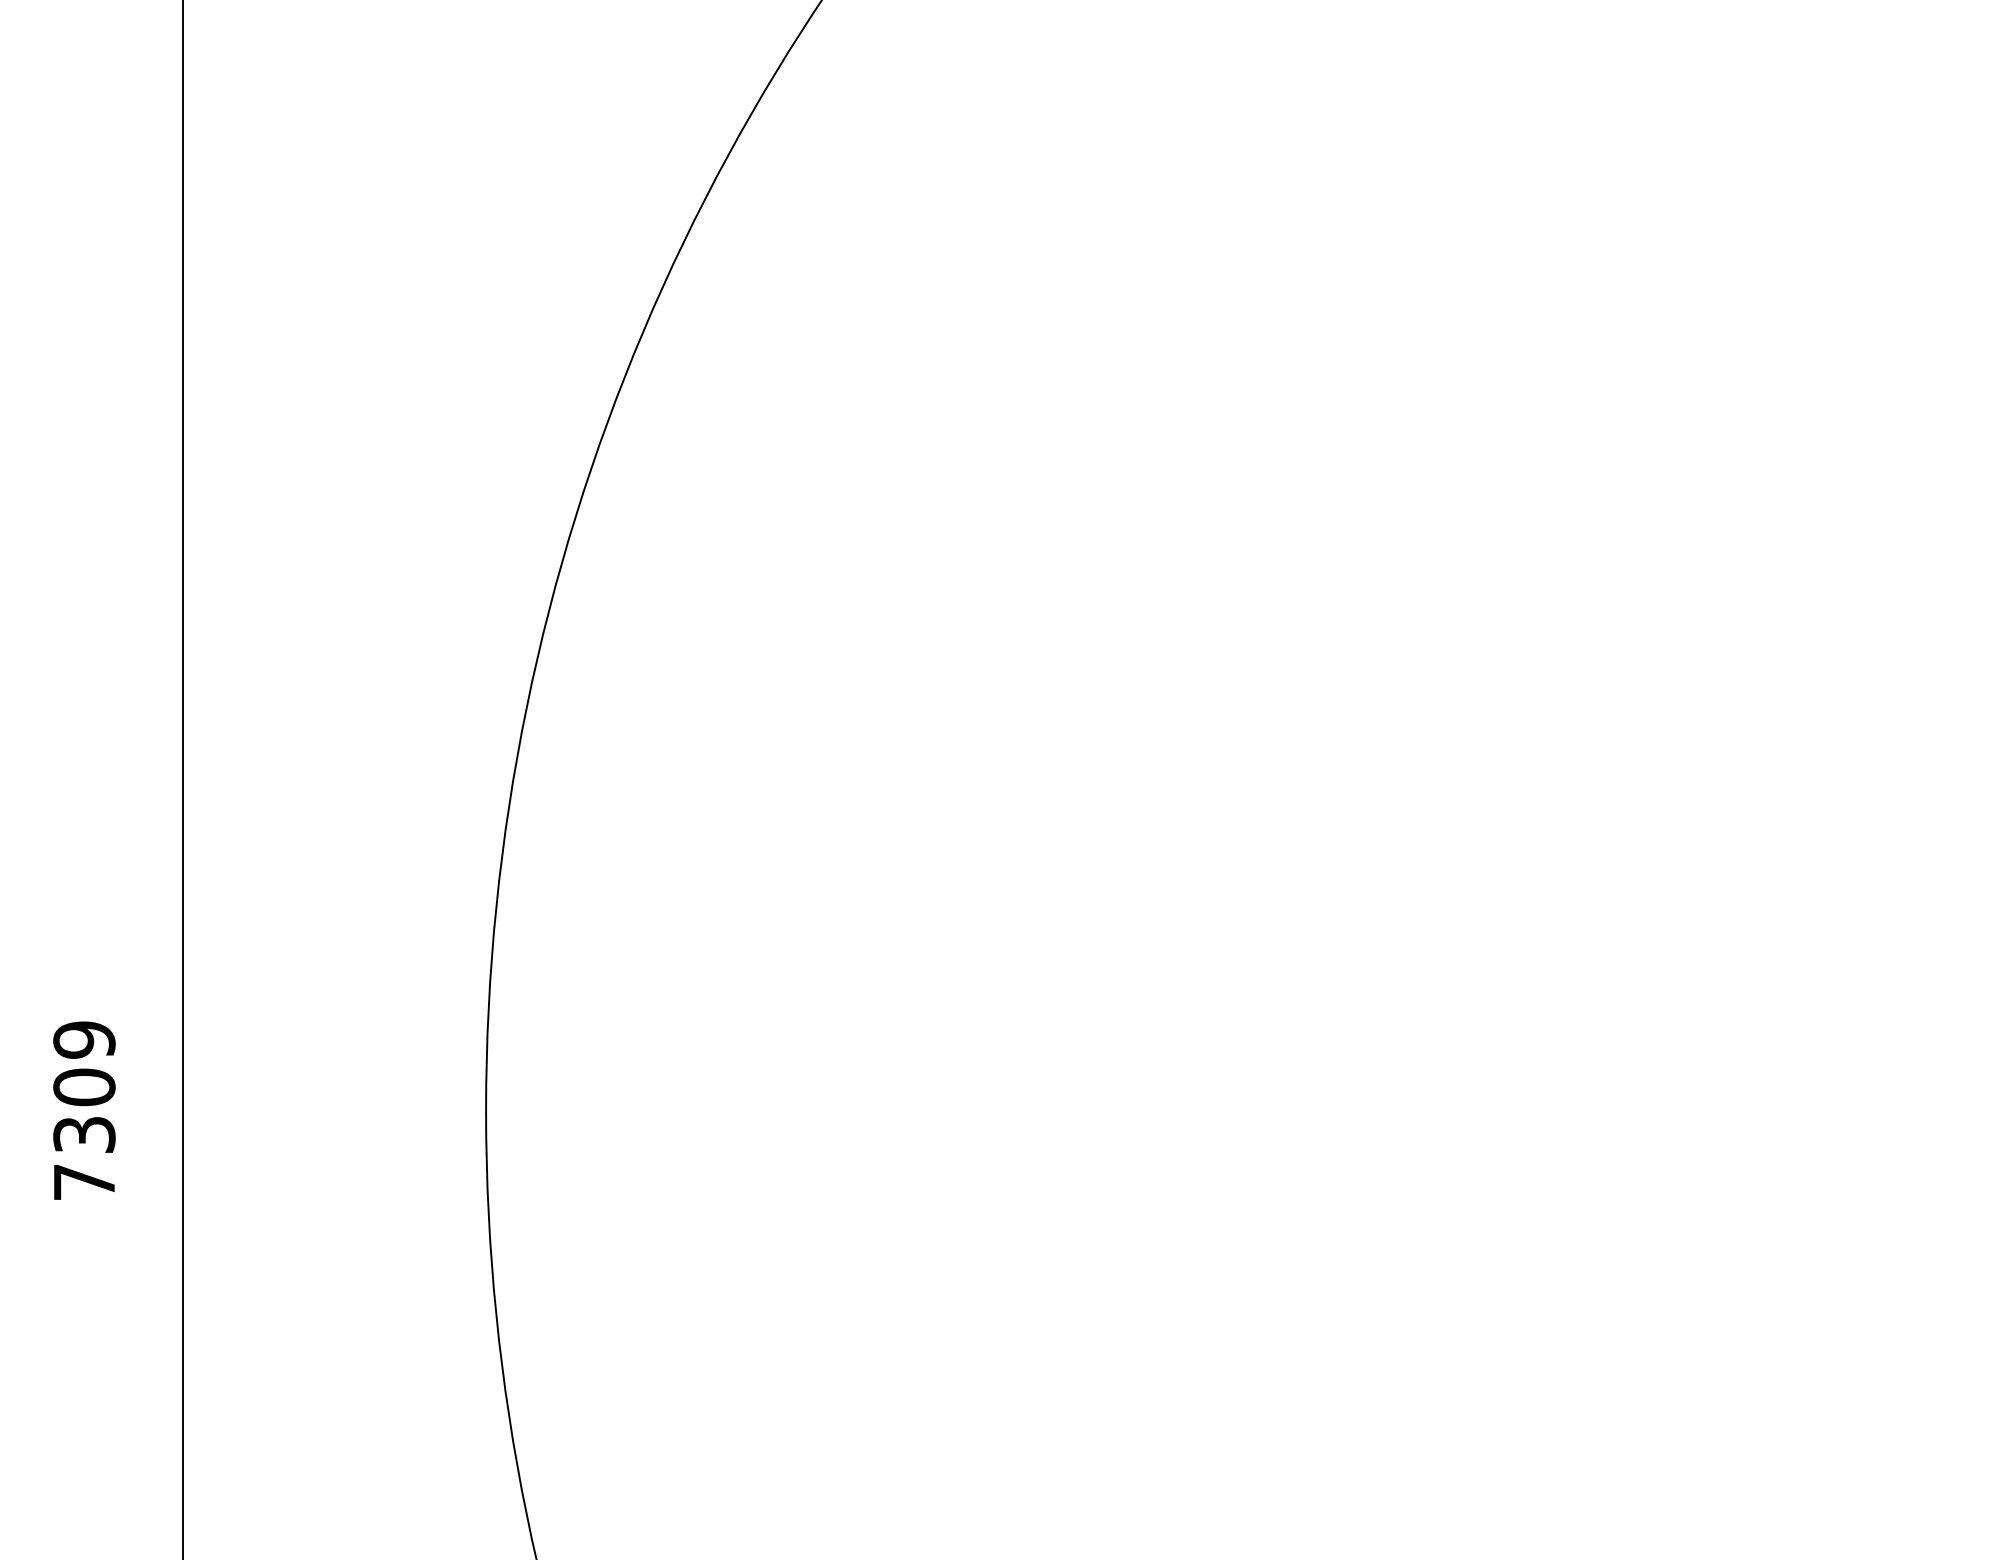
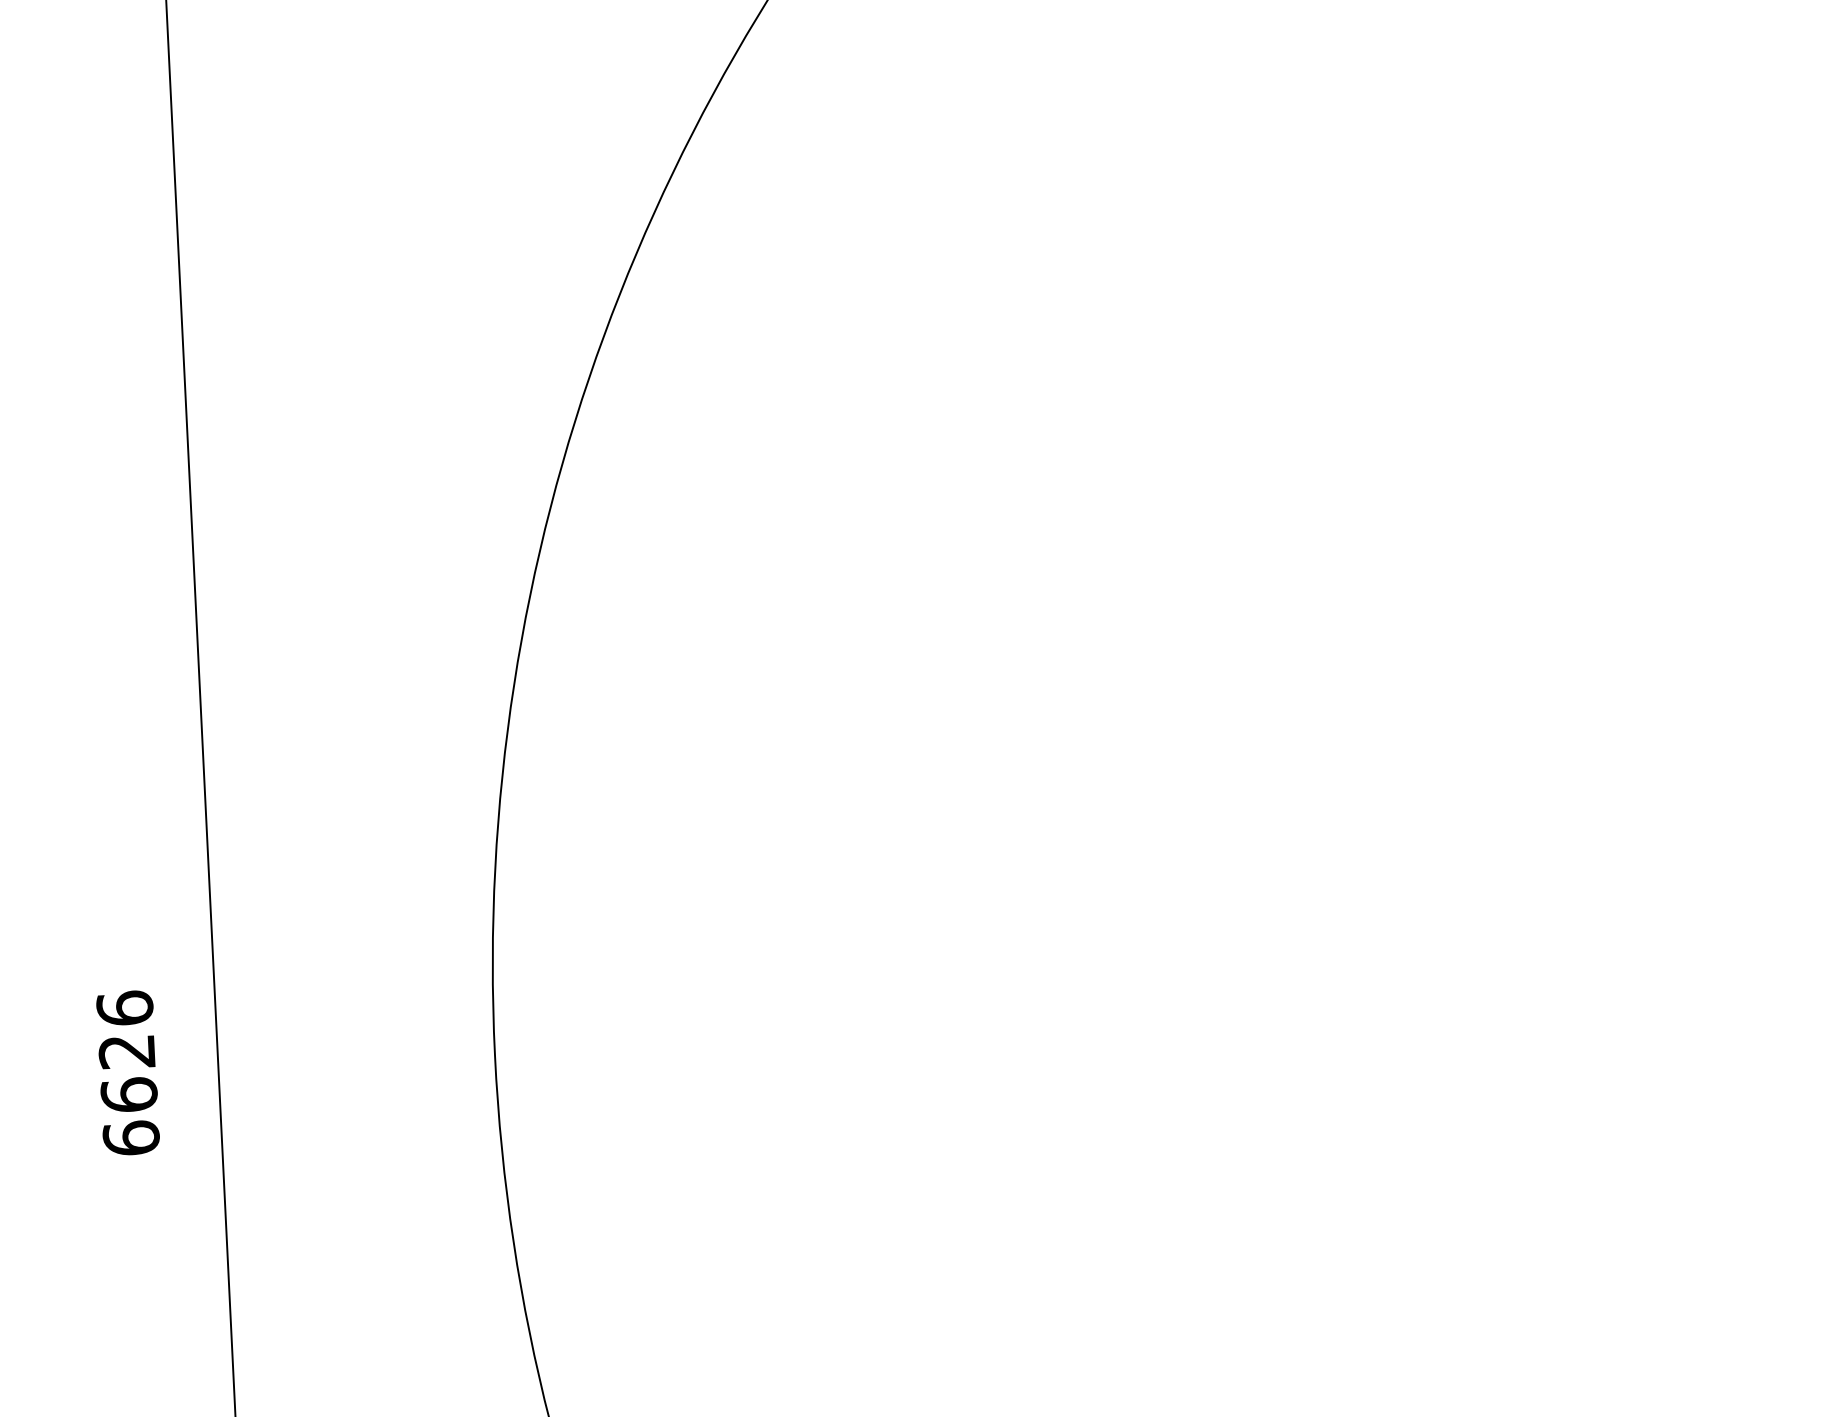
text: (84, 1110) -> (128, 1072), 7309 -> 6626

